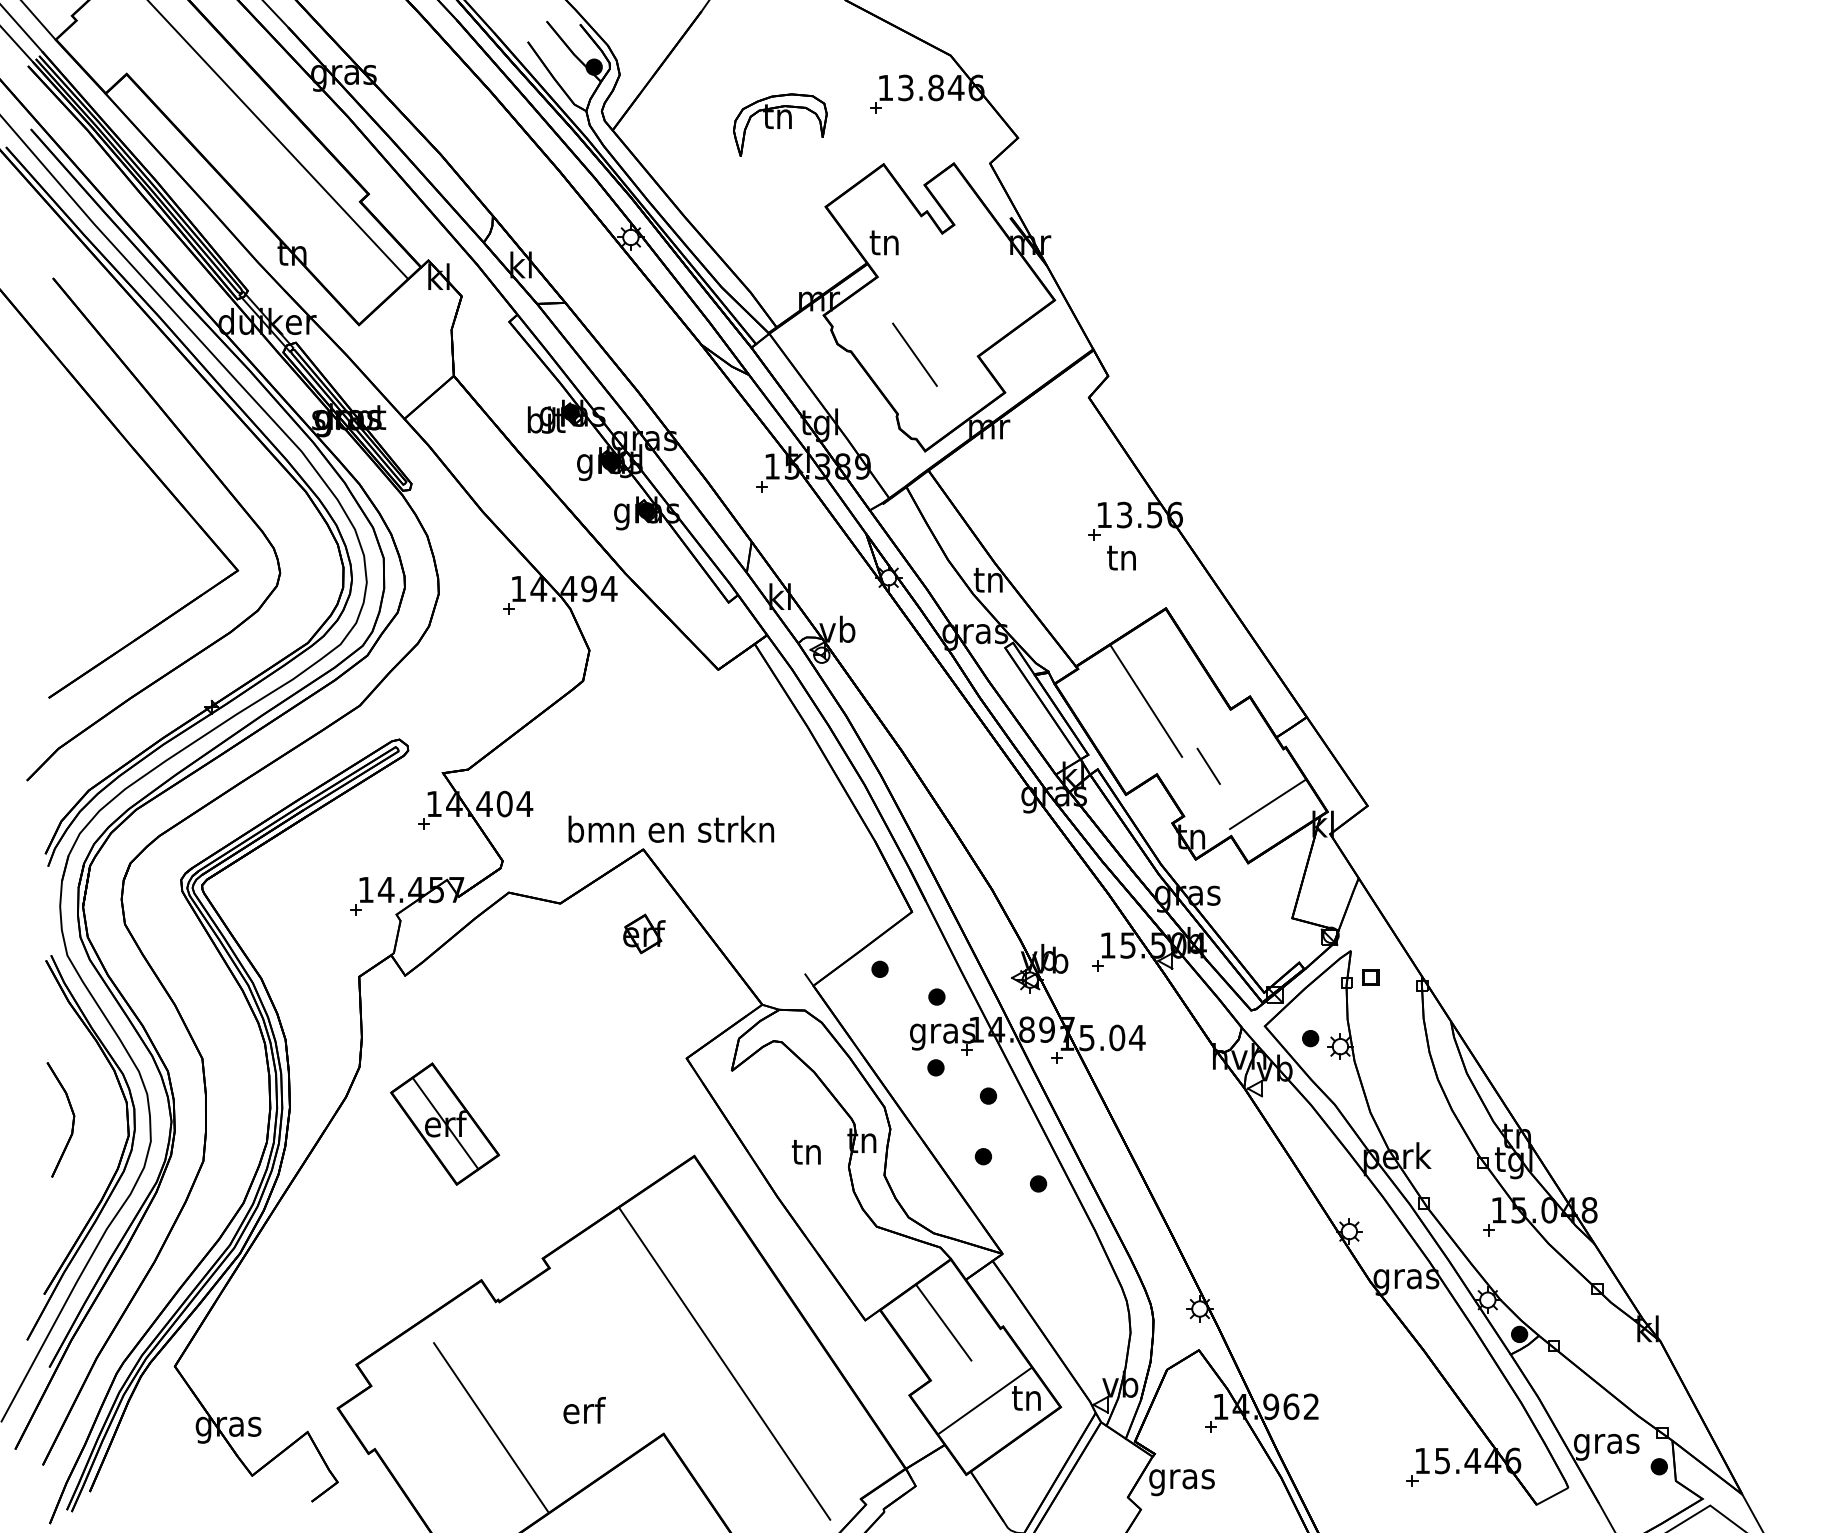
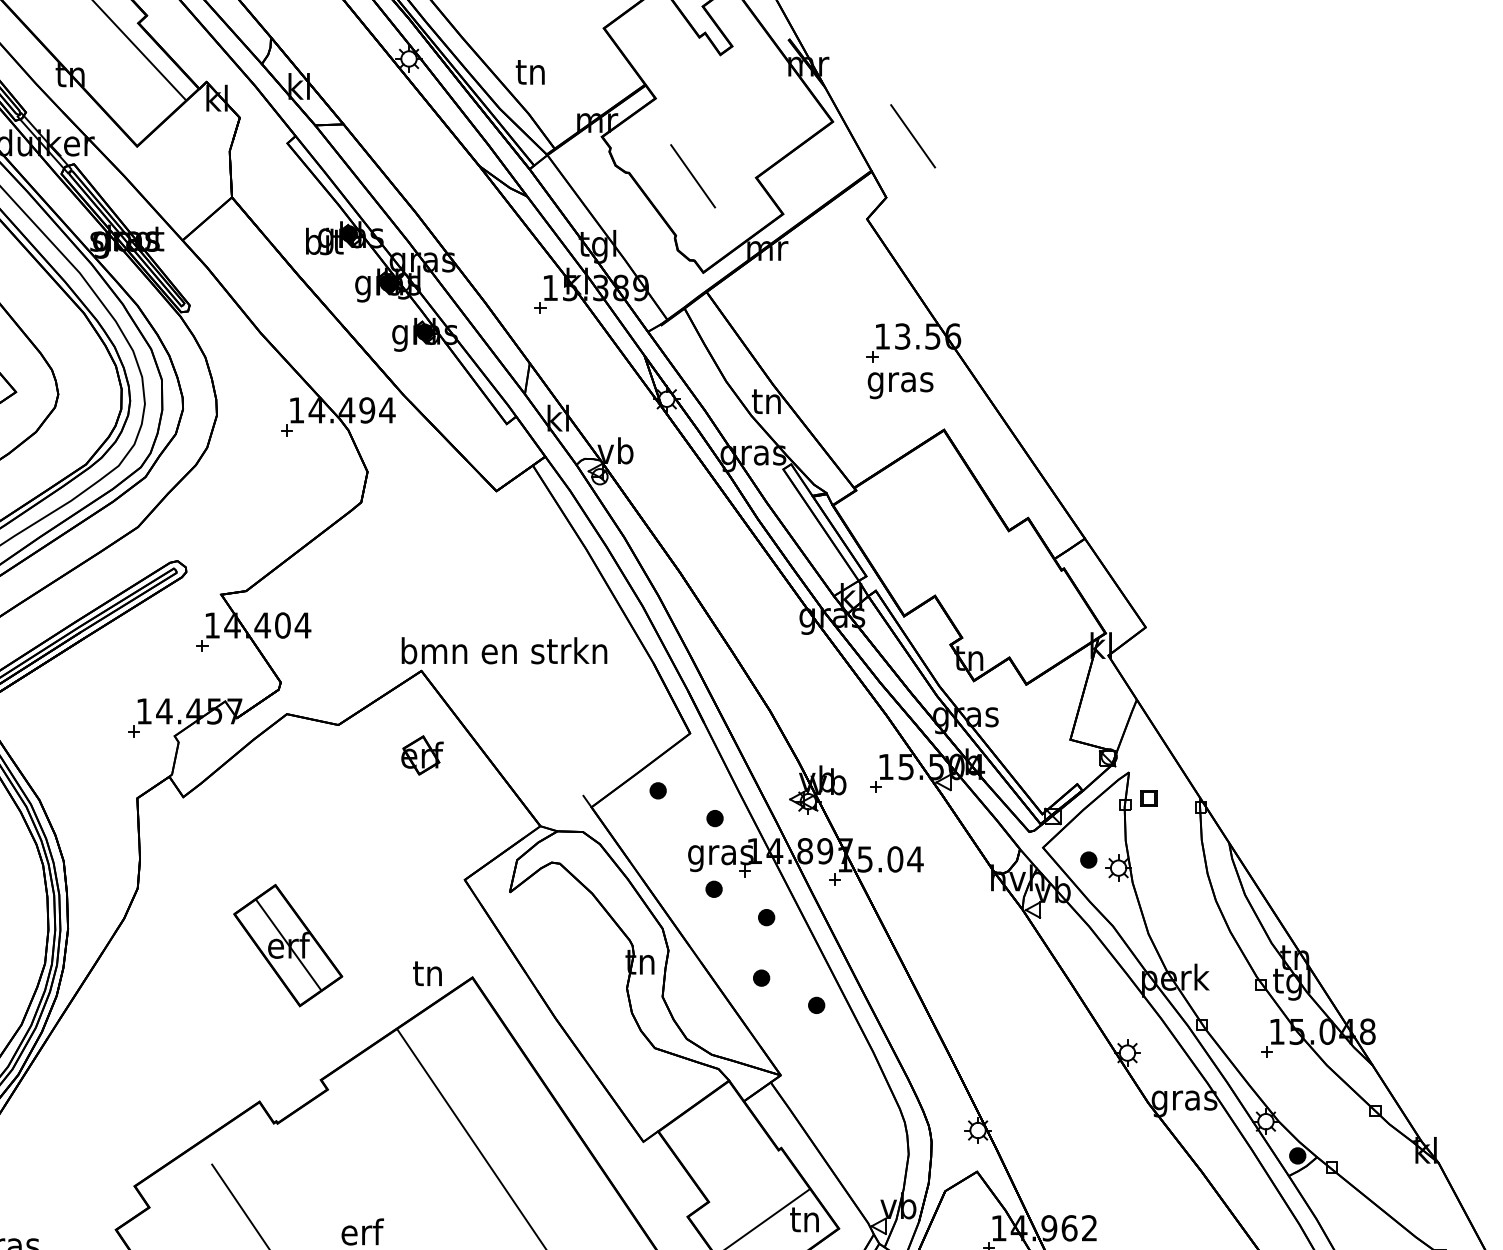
text: (883, 242) -> (529, 71), moved
line: (1134, 314) -> (912, 135), added
text: (1122, 561) -> (900, 382), tn -> gras
line: (1146, 700) -> (924, 521), removed
line: (1208, 765) -> (986, 586), removed
line: (1267, 804) -> (1045, 625), removed
text: (671, 828) -> (504, 649), moved
part: (445, 1123) -> (288, 944), moved
text: (806, 1152) -> (427, 973), moved
line: (943, 1322) -> (721, 1143), removed

